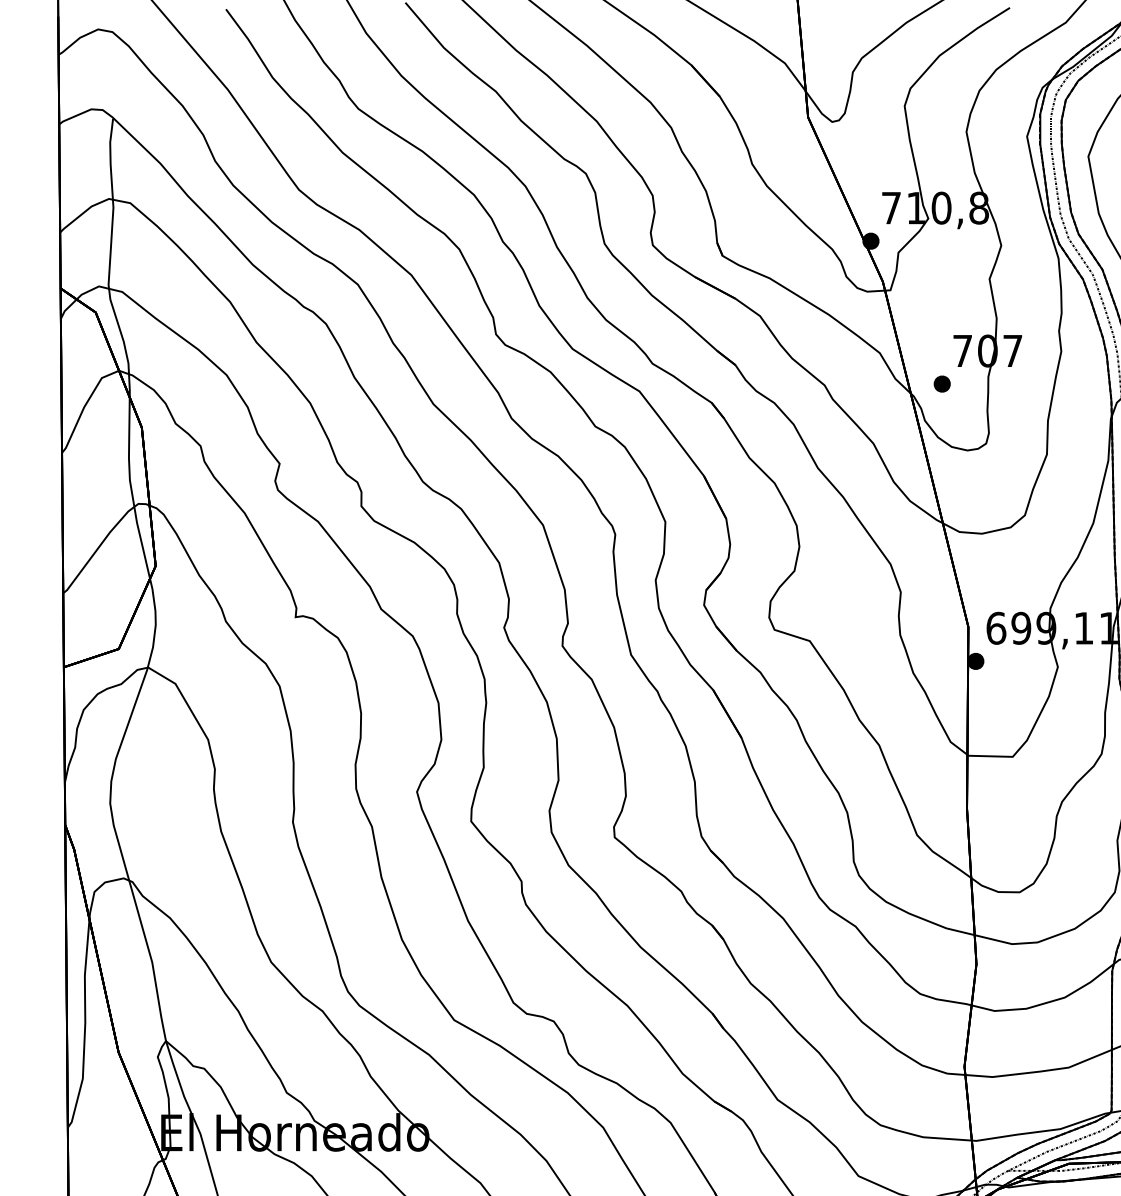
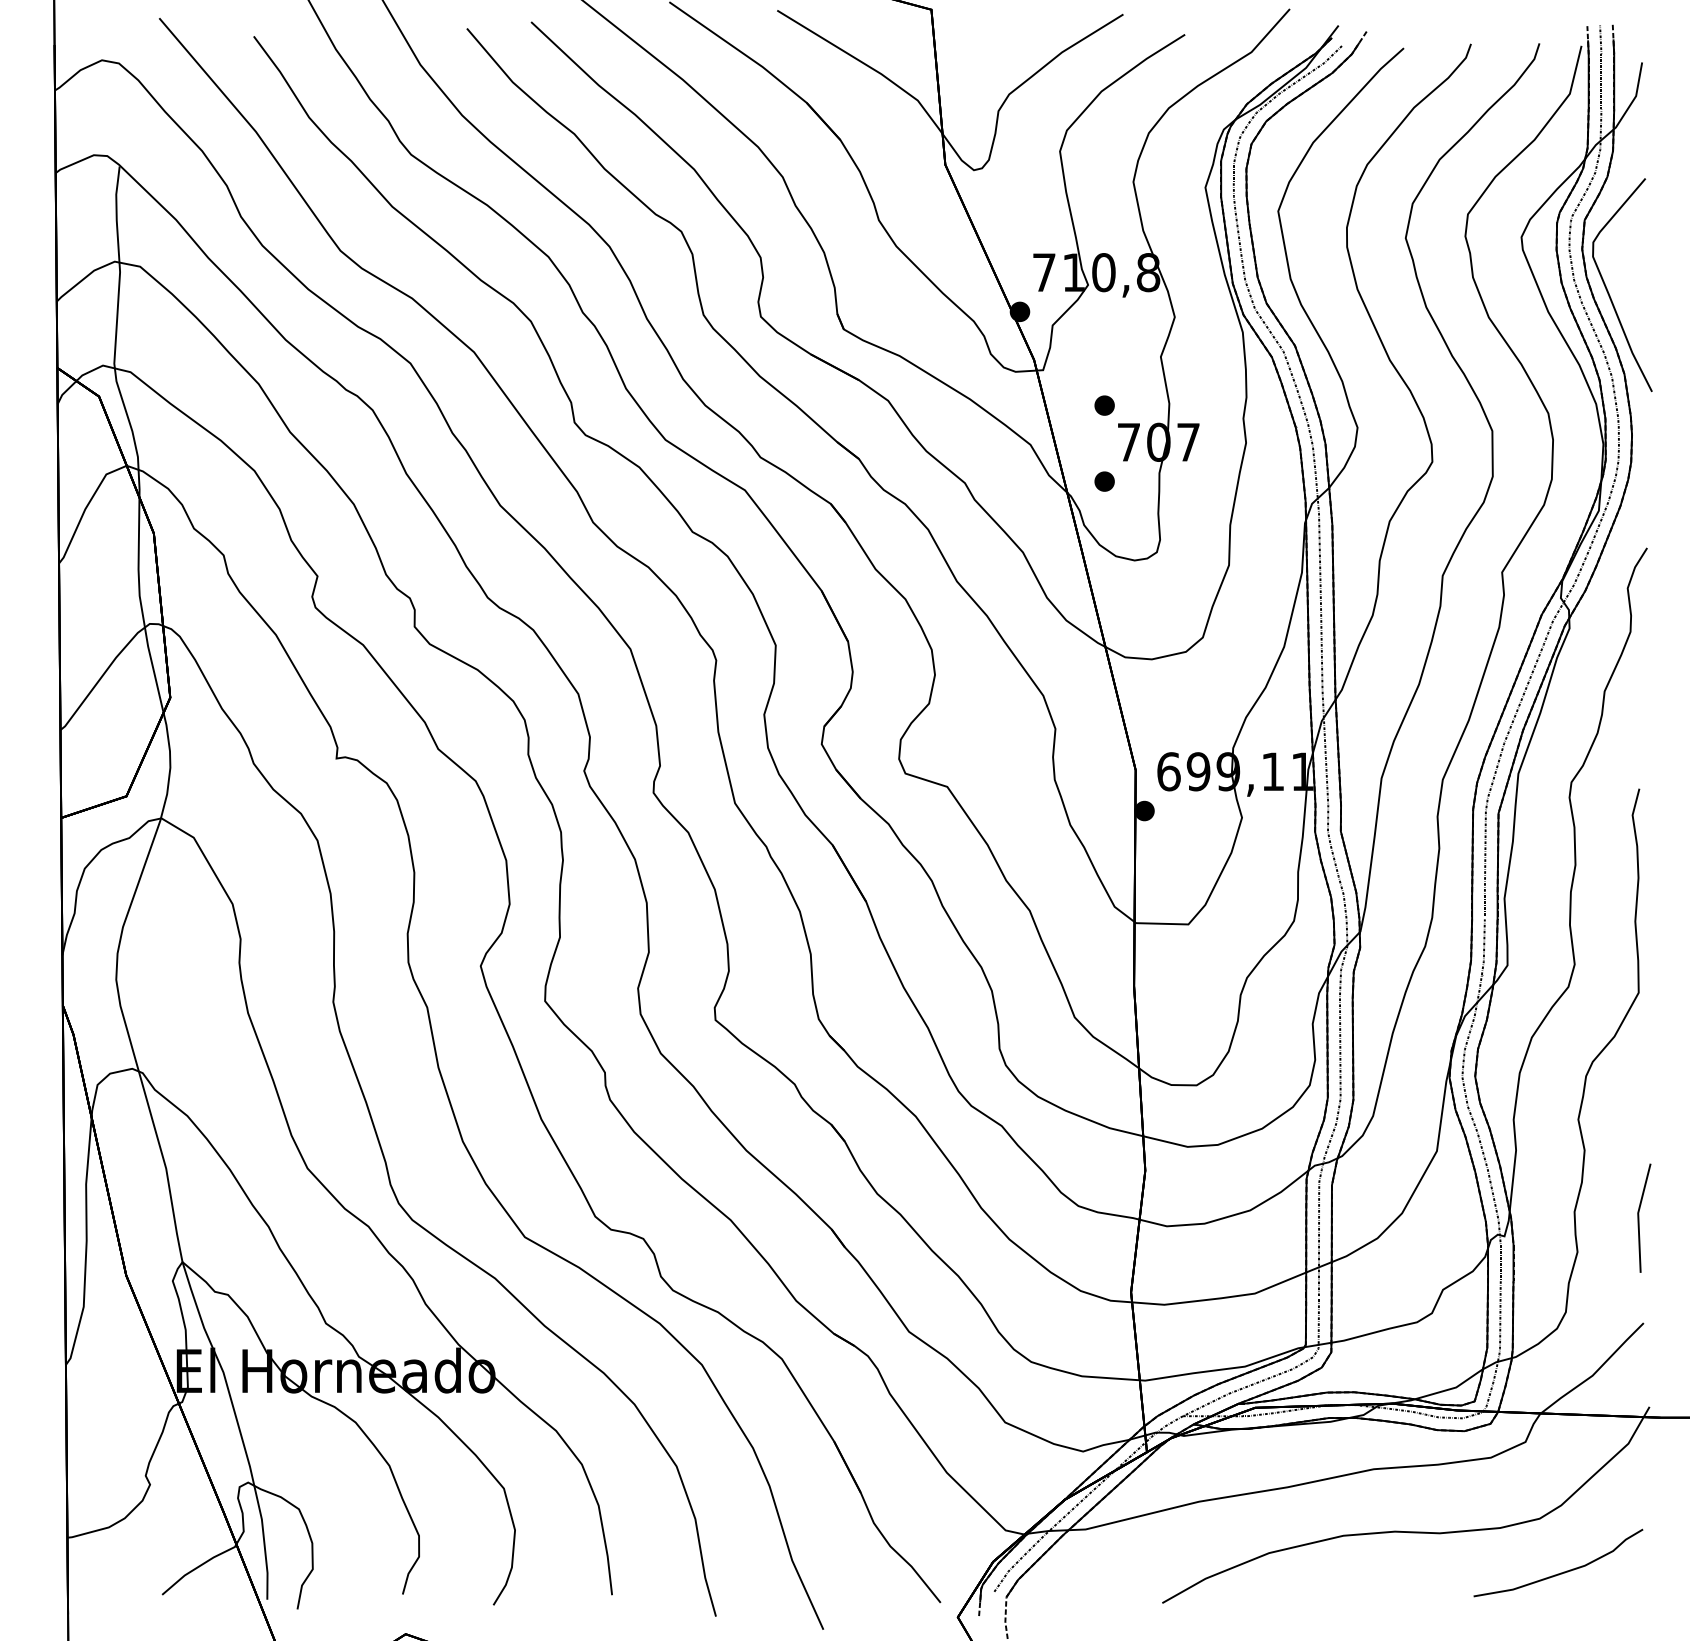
part: (942, 320) -> (1104, 405), added

